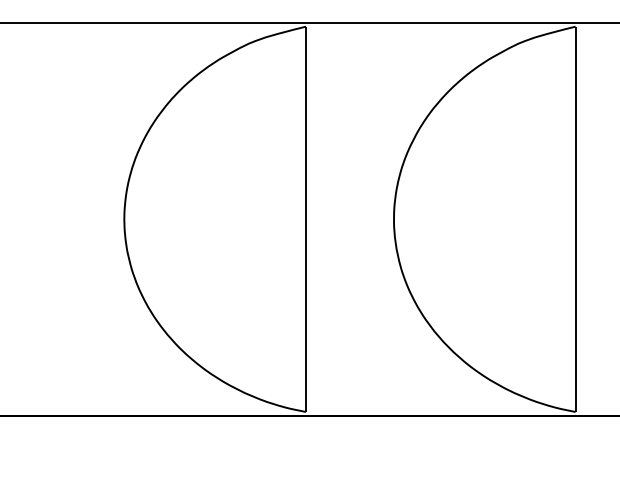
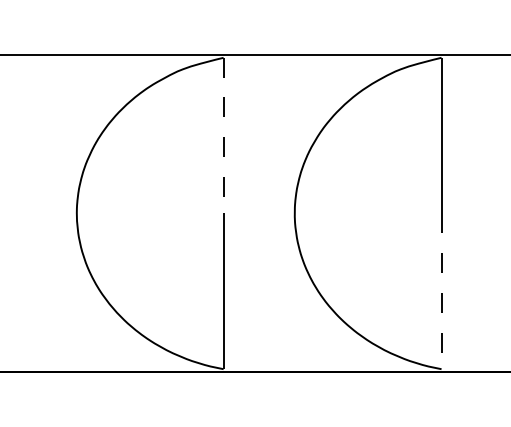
line: (305, 122) -> (223, 135), solid -> dashed
line: (575, 315) -> (441, 291), solid -> dashed

